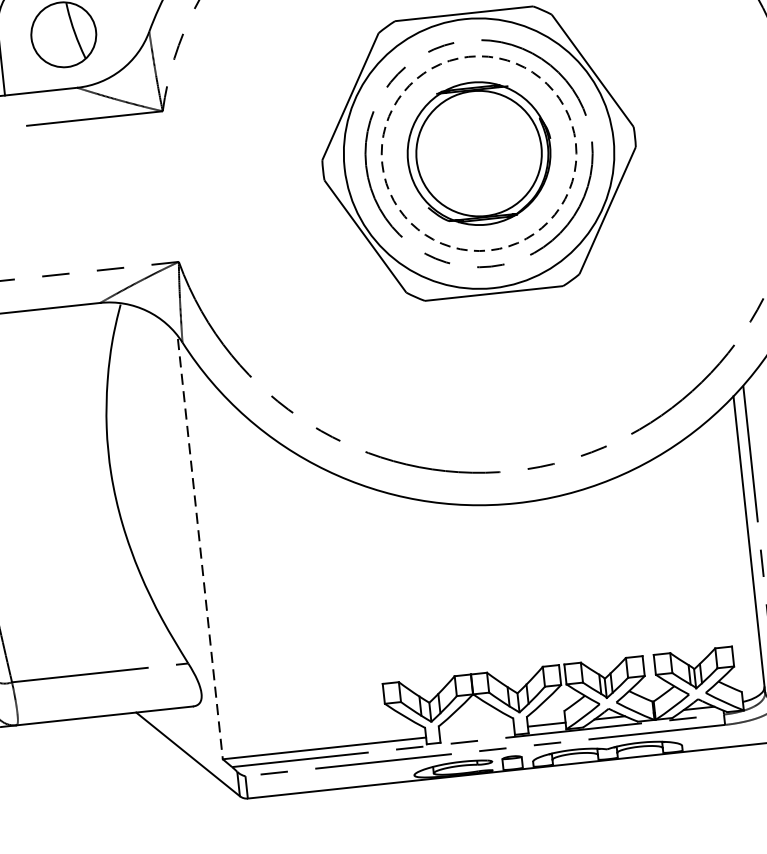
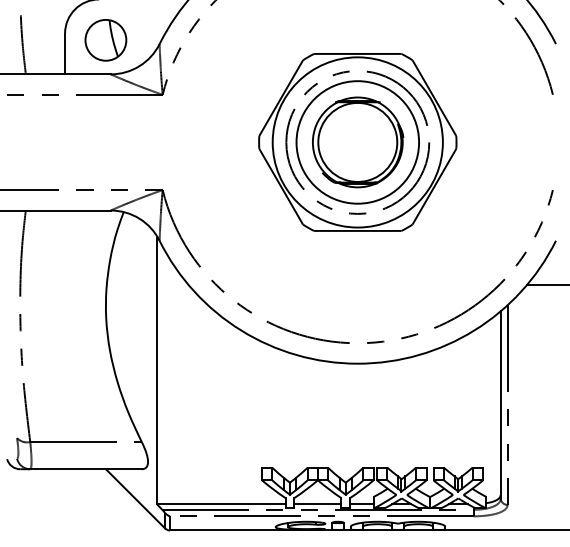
circle: (478, 153) -> (357, 142), dashed -> solid
line: (199, 549) -> (156, 371), dashed -> solid
line: (476, 732) -> (317, 504), added

